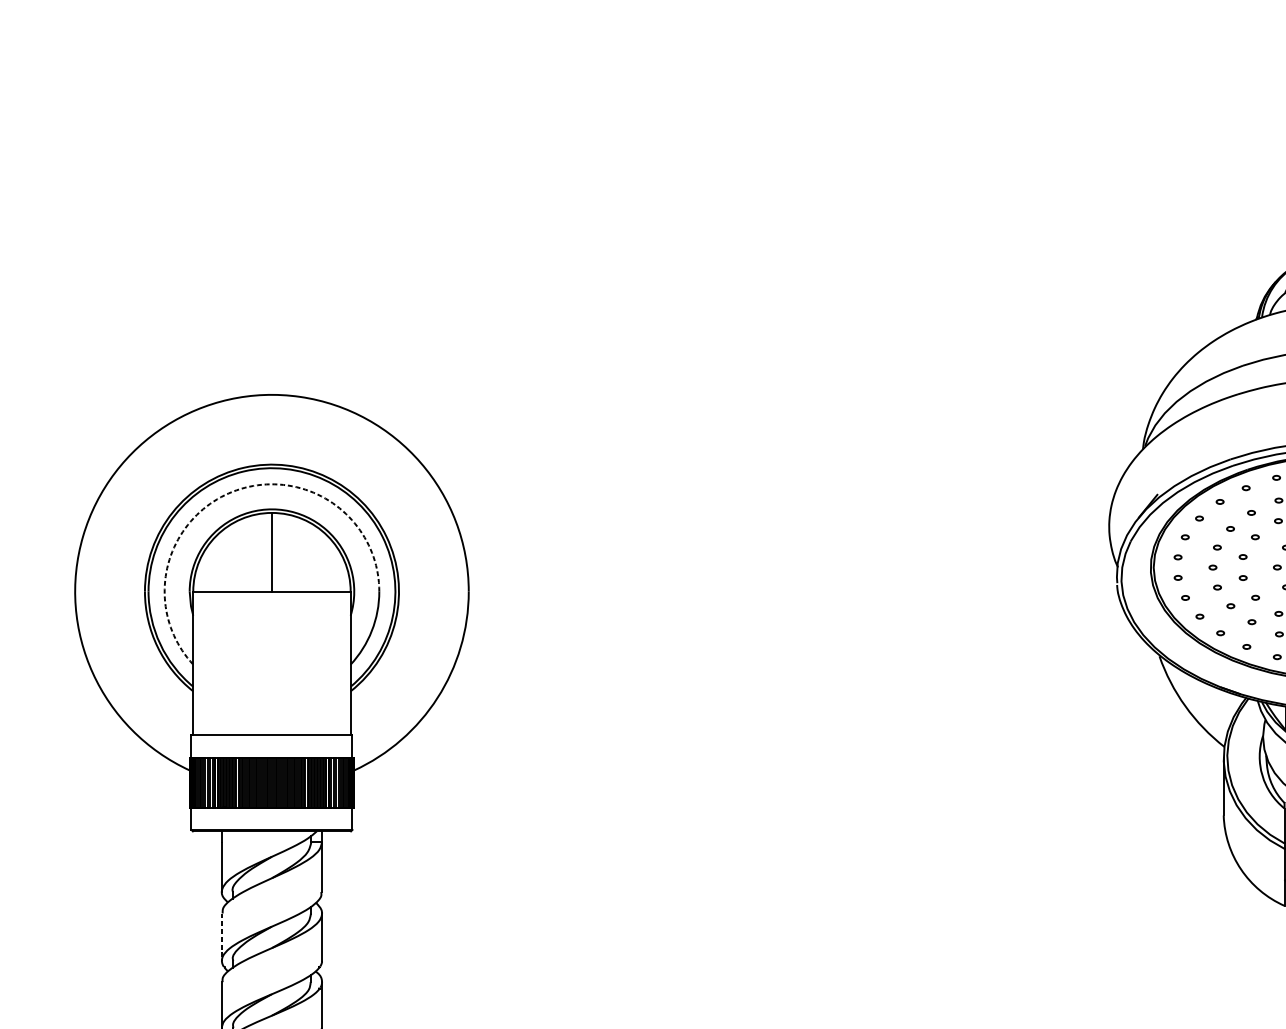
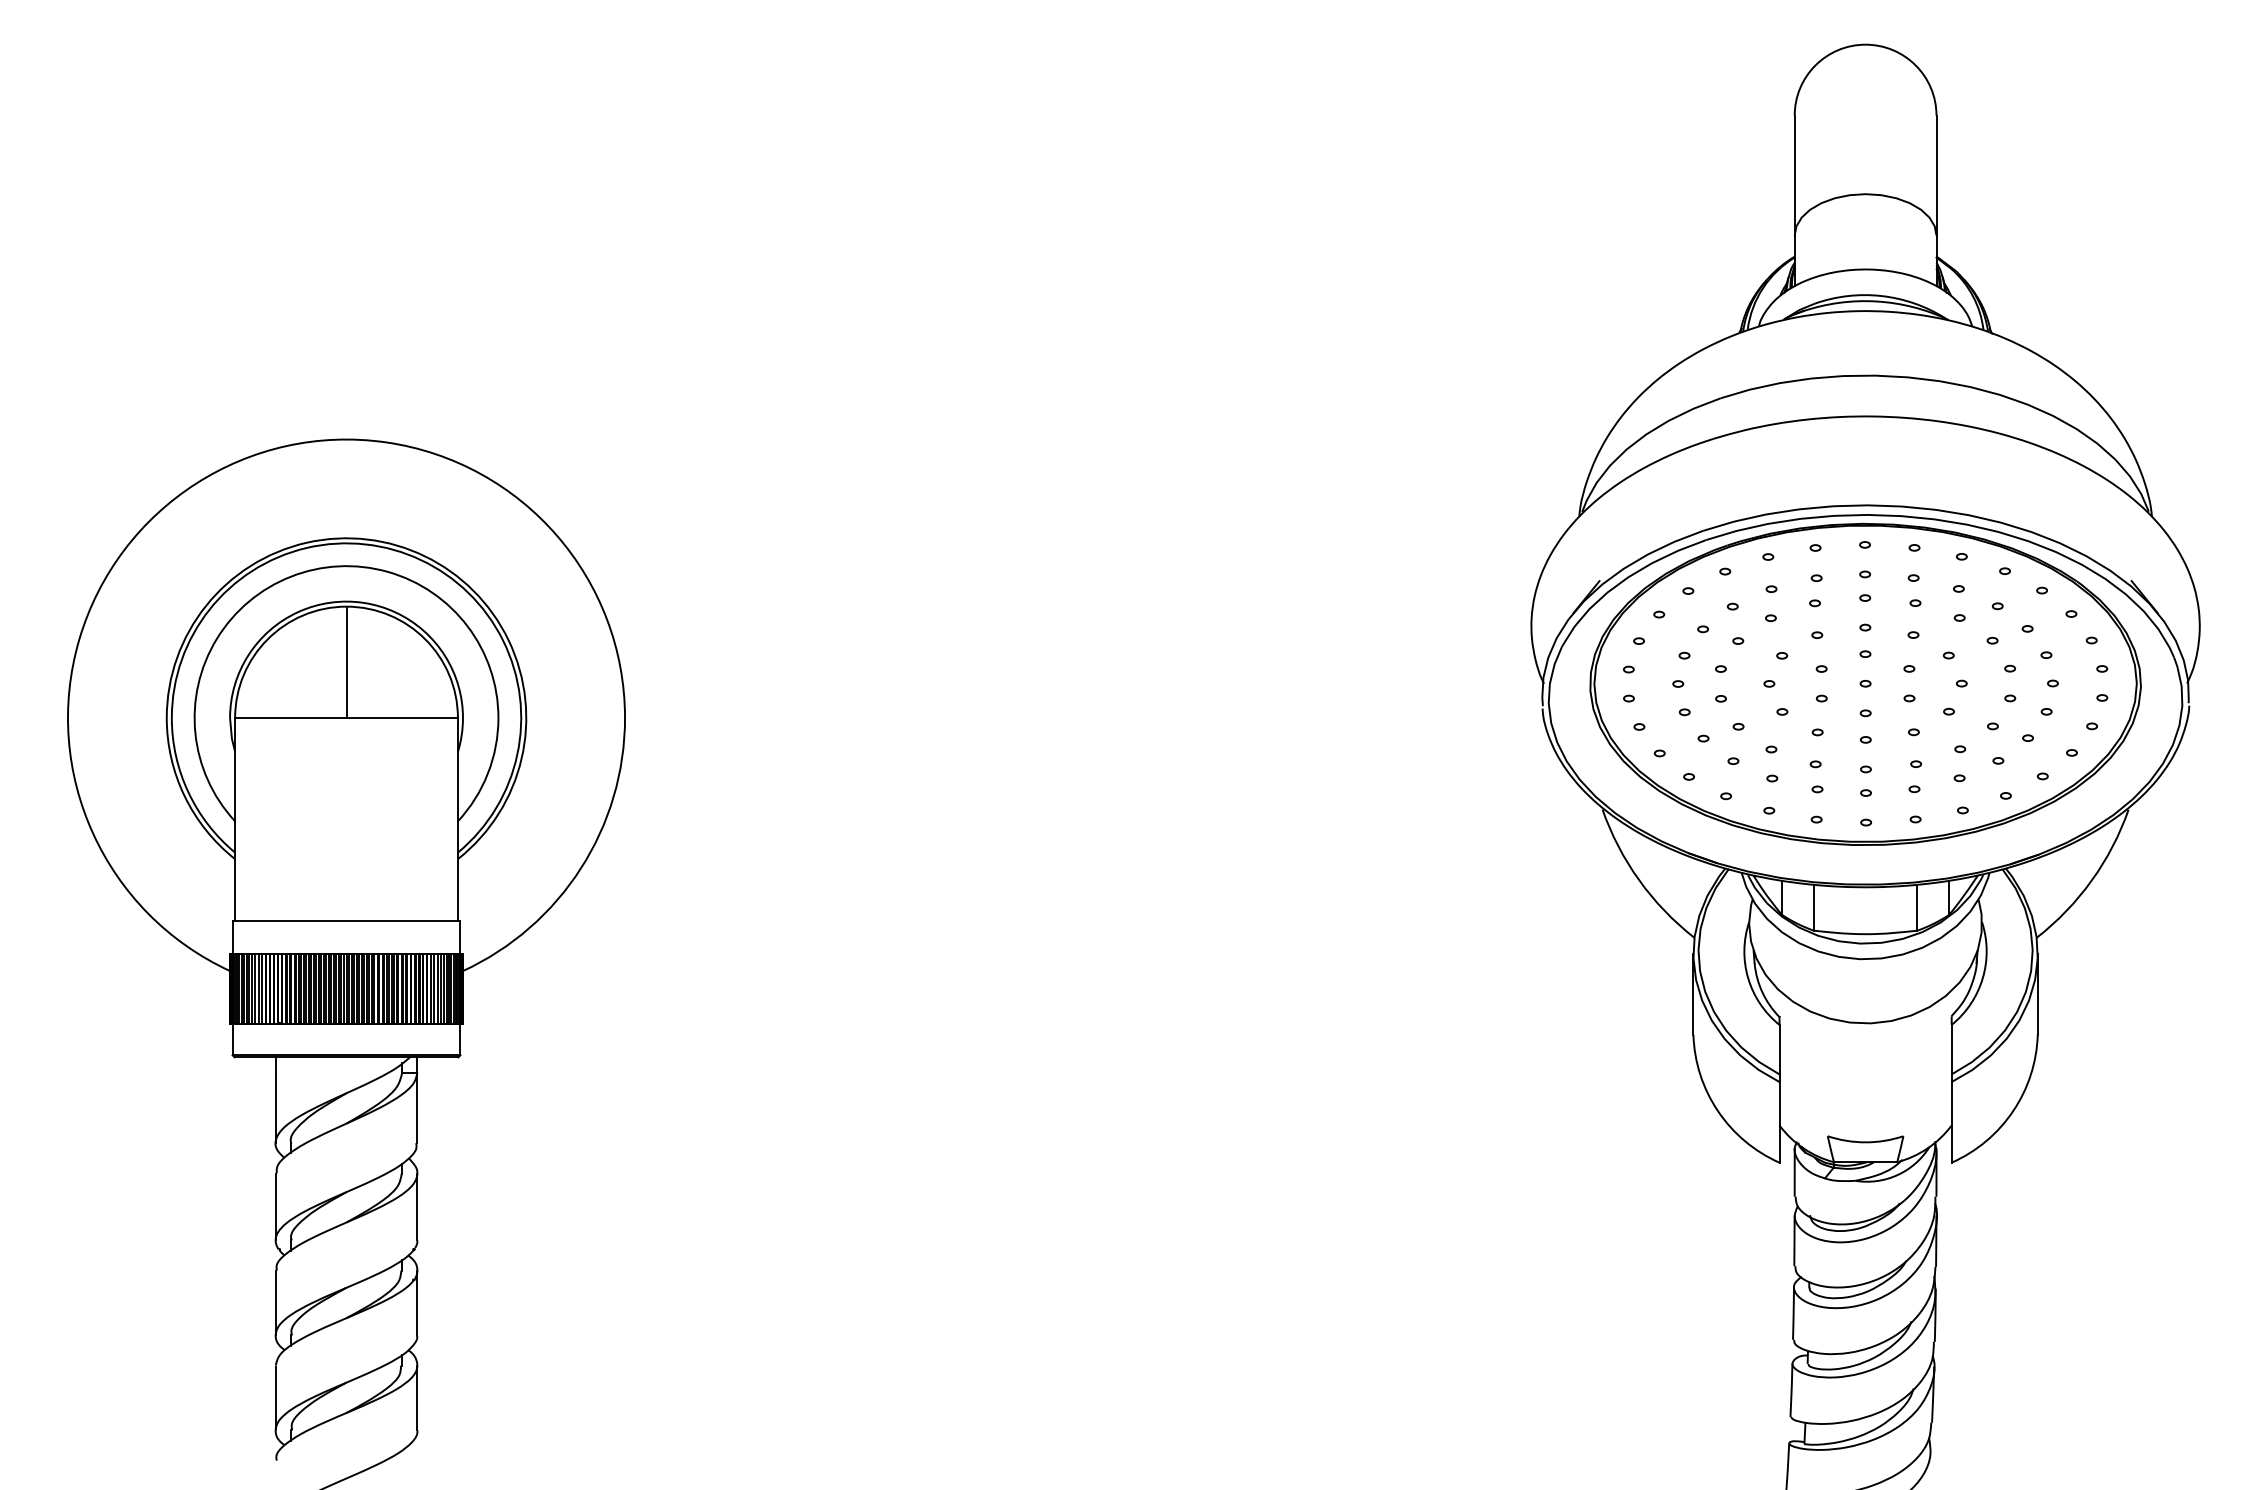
arc: (233, 491) -> (291, 576), dashed -> solid
line: (221, 937) -> (275, 1207), dashed -> solid

